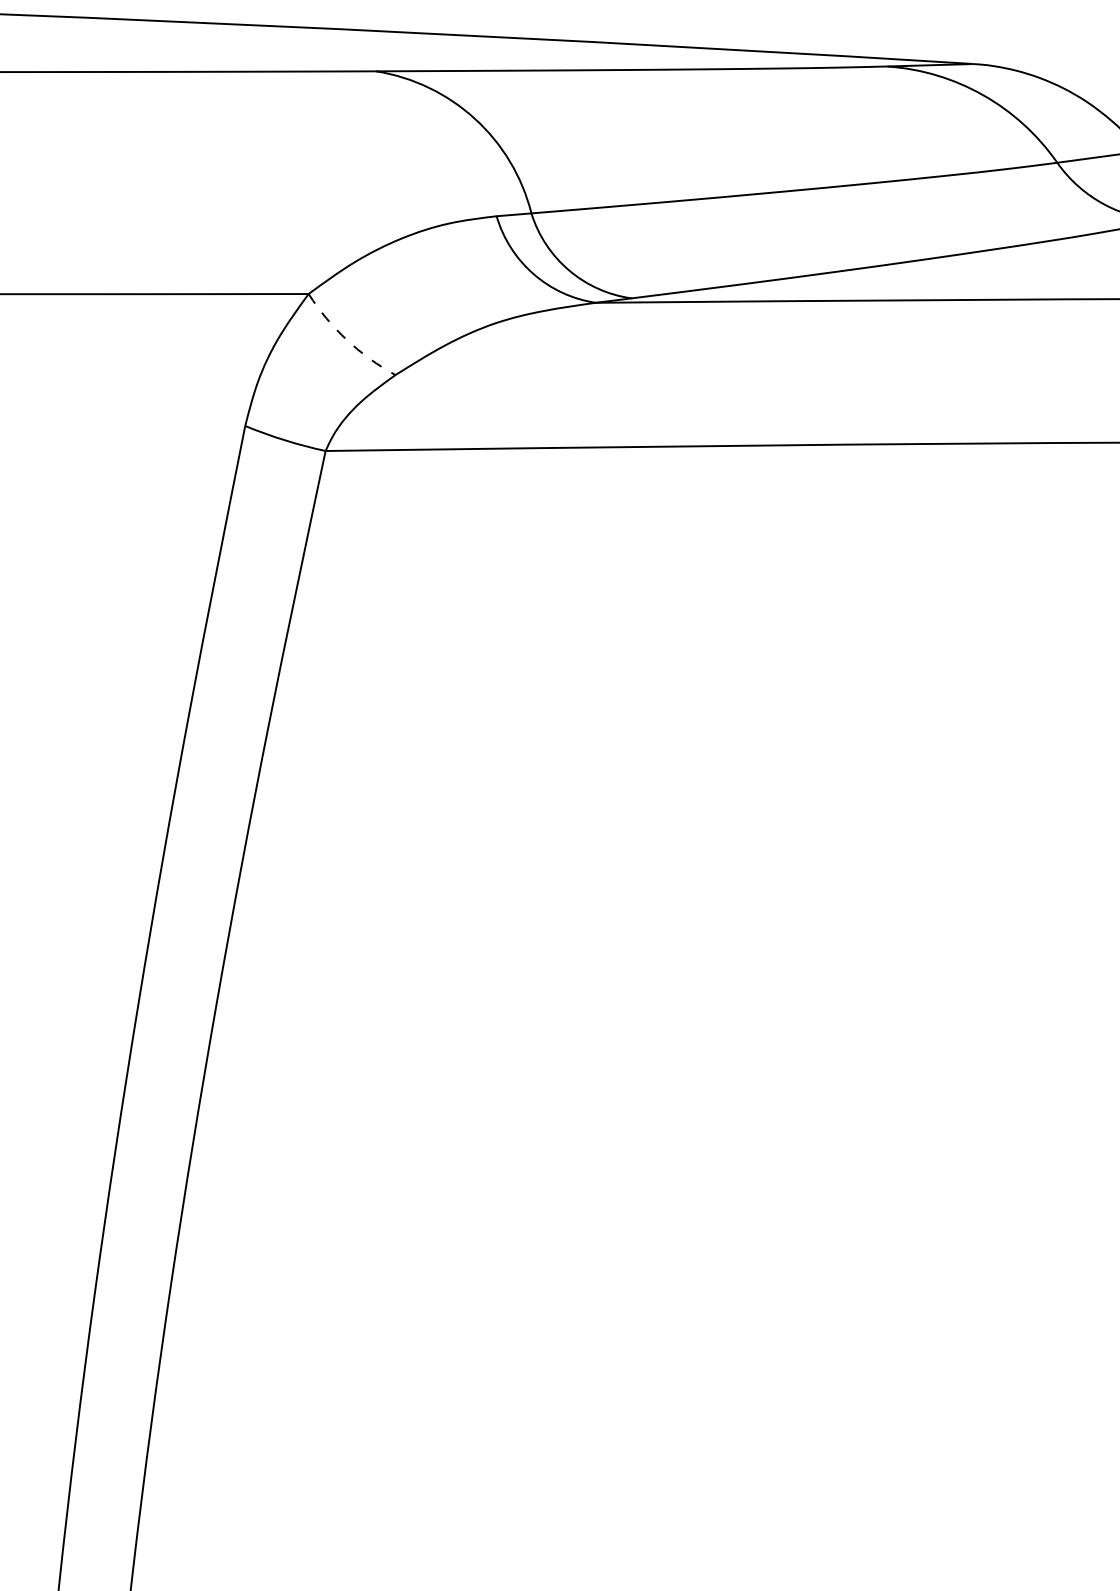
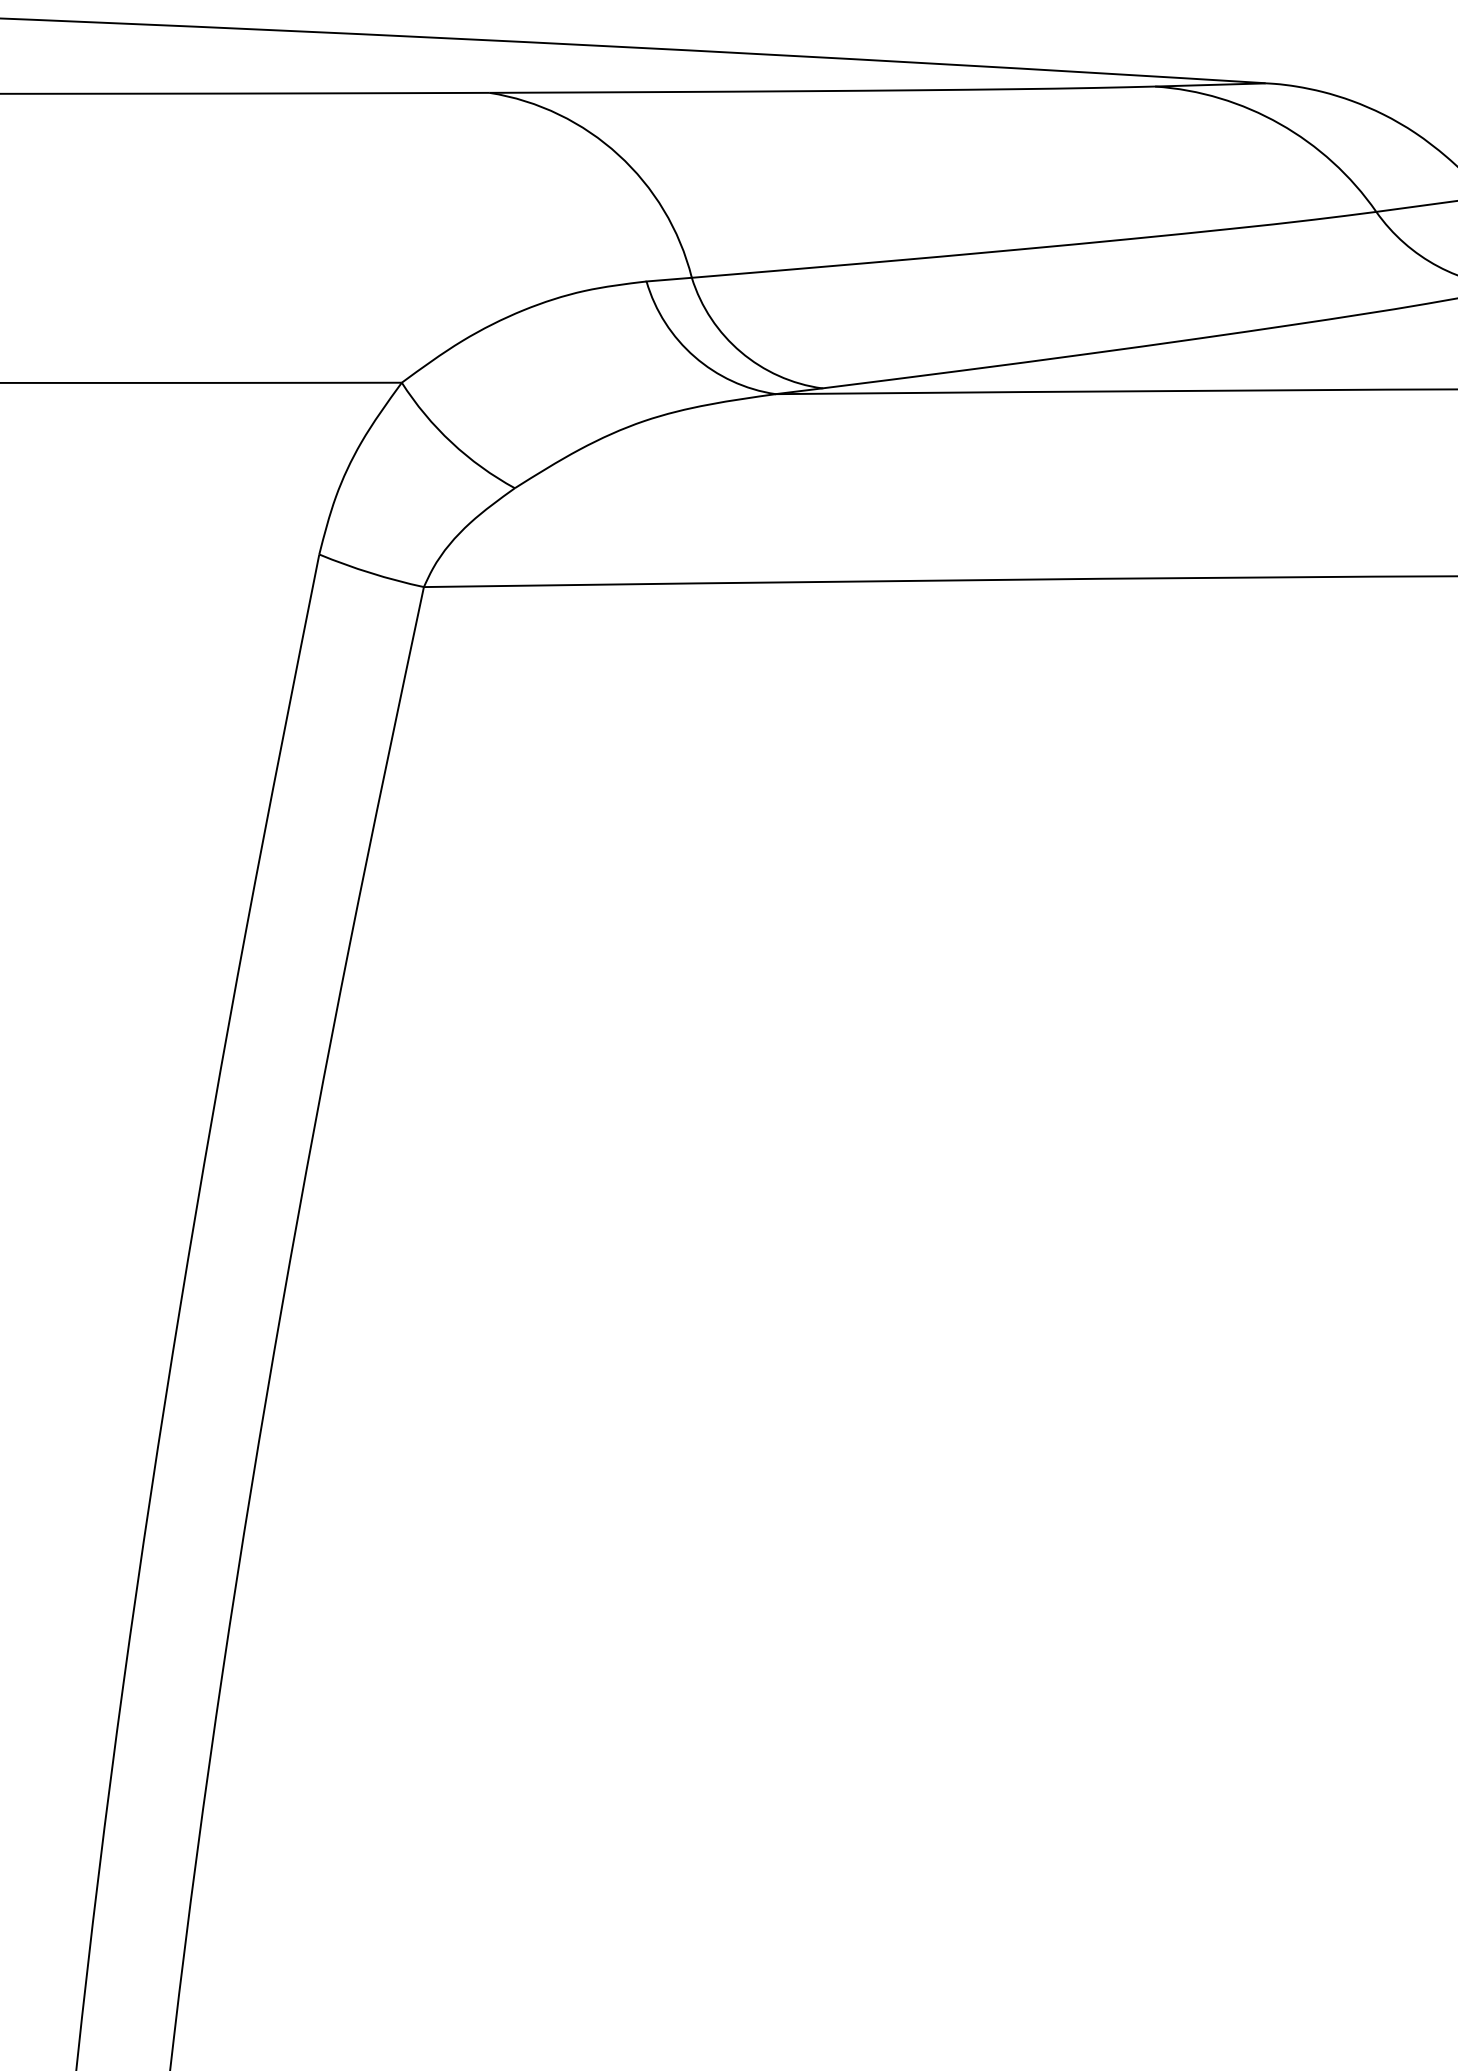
arc: (346, 340) -> (451, 443), dashed -> solid

